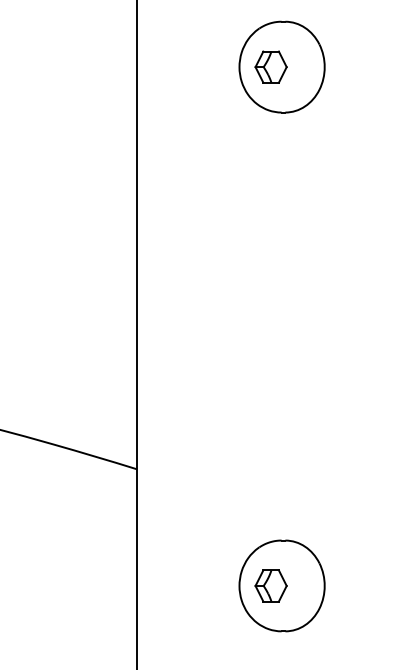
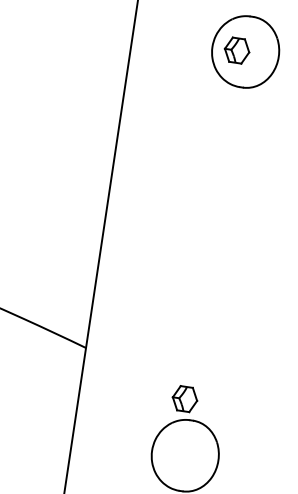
part: (270, 585) -> (184, 398), moved

